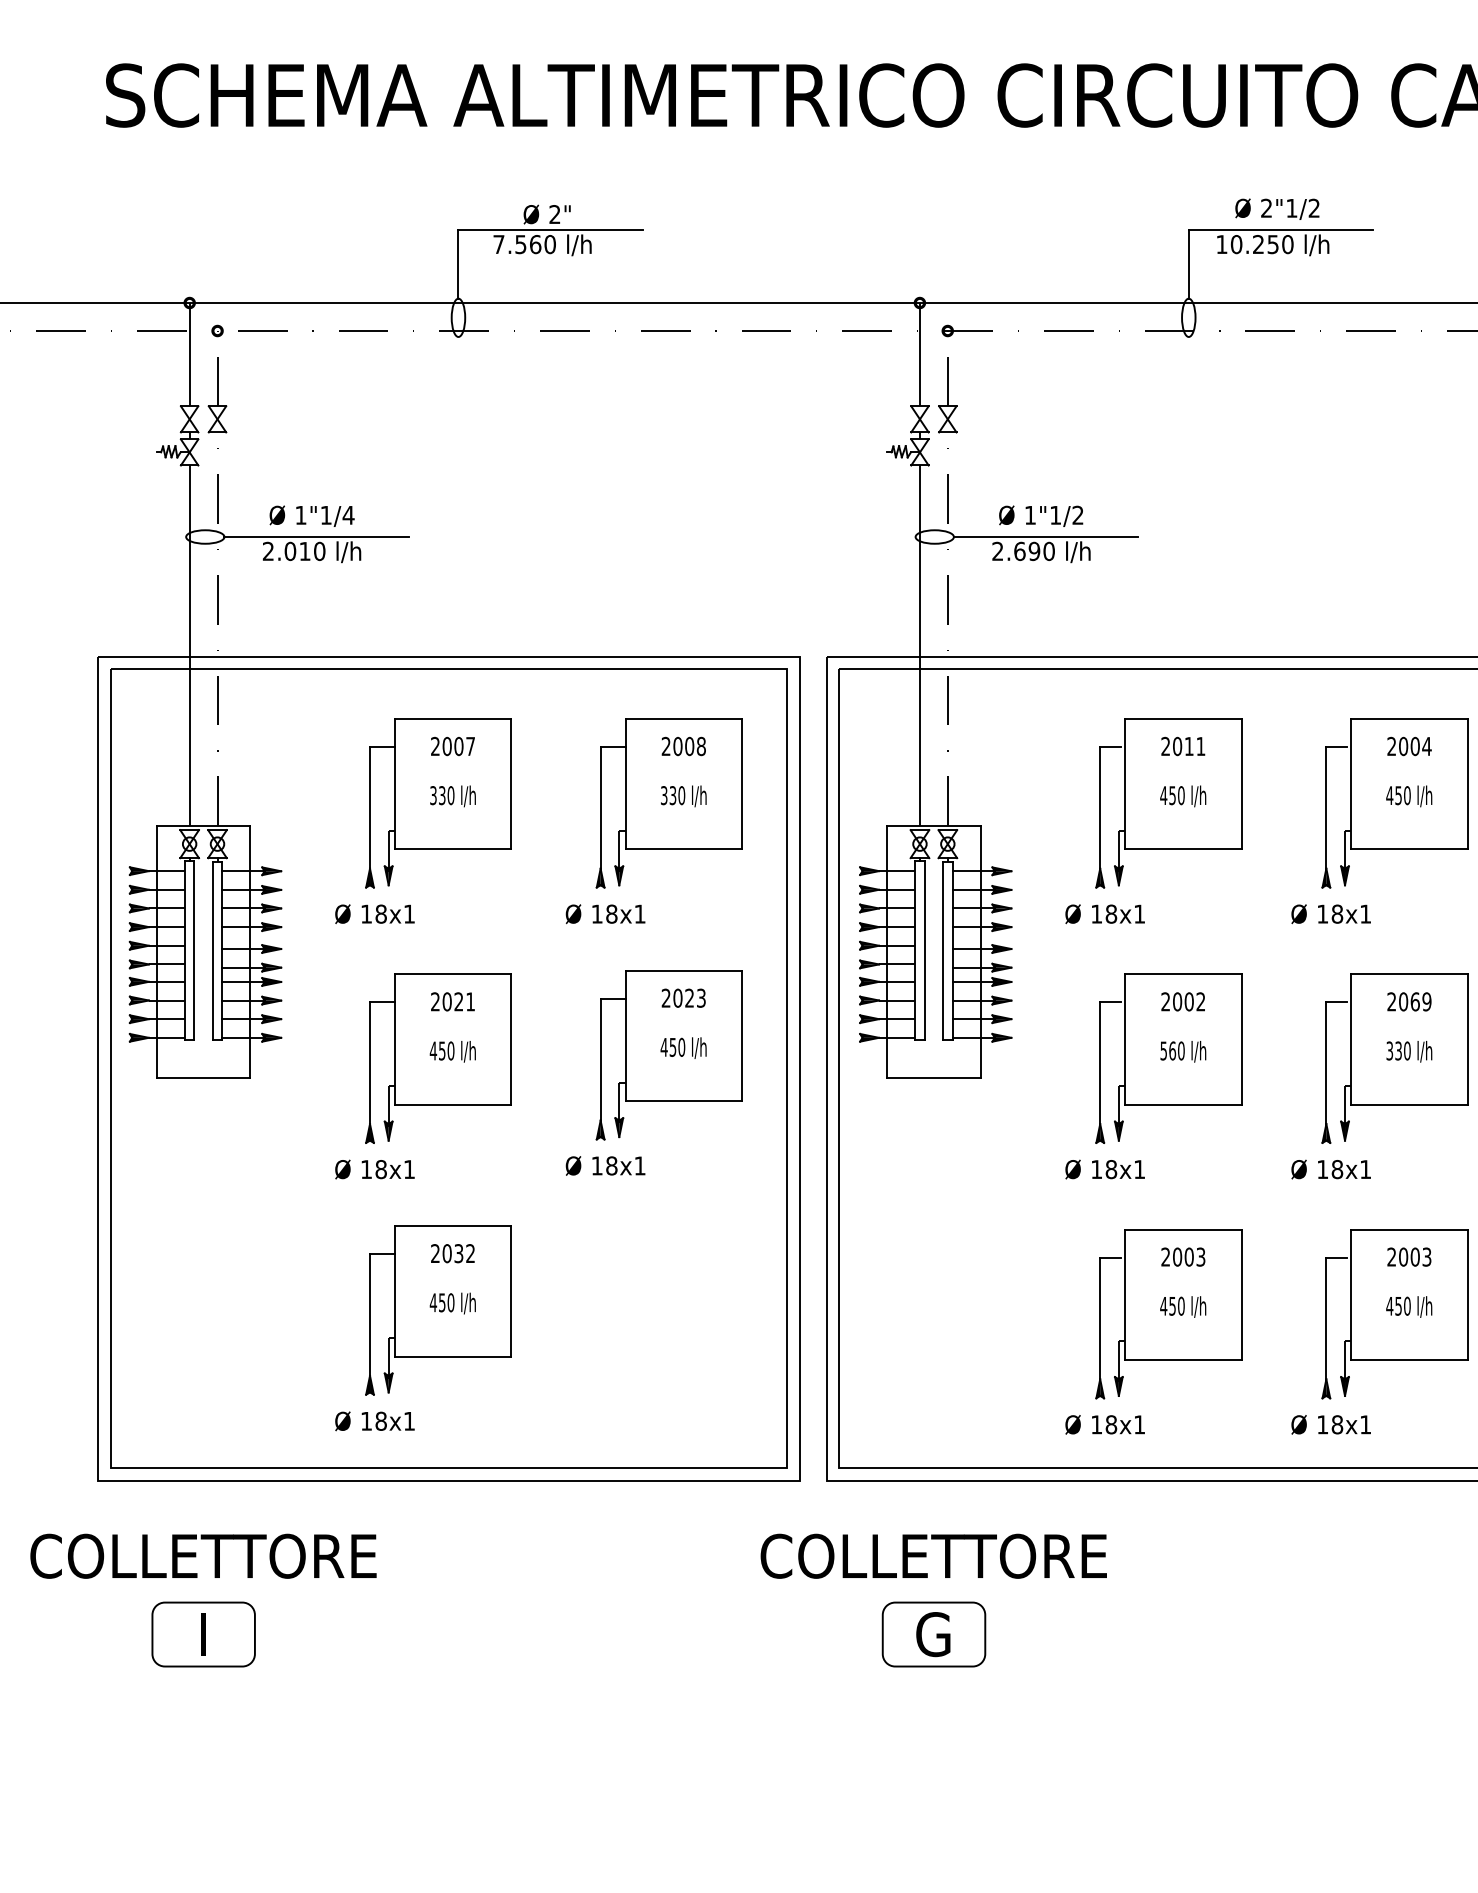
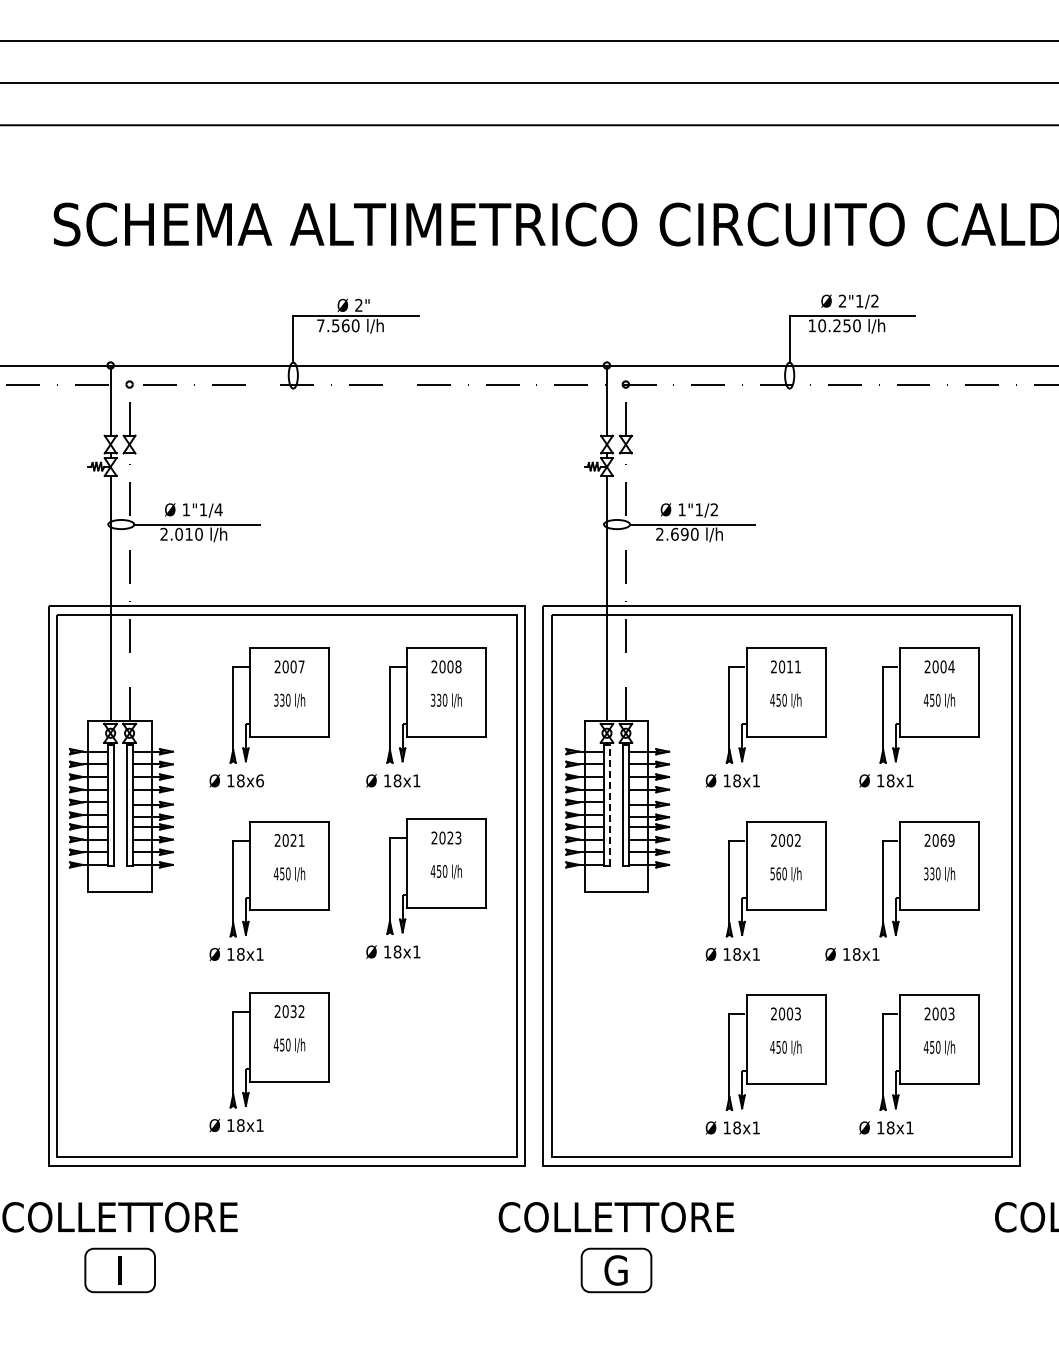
text: (408, 913) -> (259, 780), 18x1 -> 18x6
line: (925, 950) -> (610, 805), solid -> dashed
text: (1331, 1168) -> (852, 953), moved

